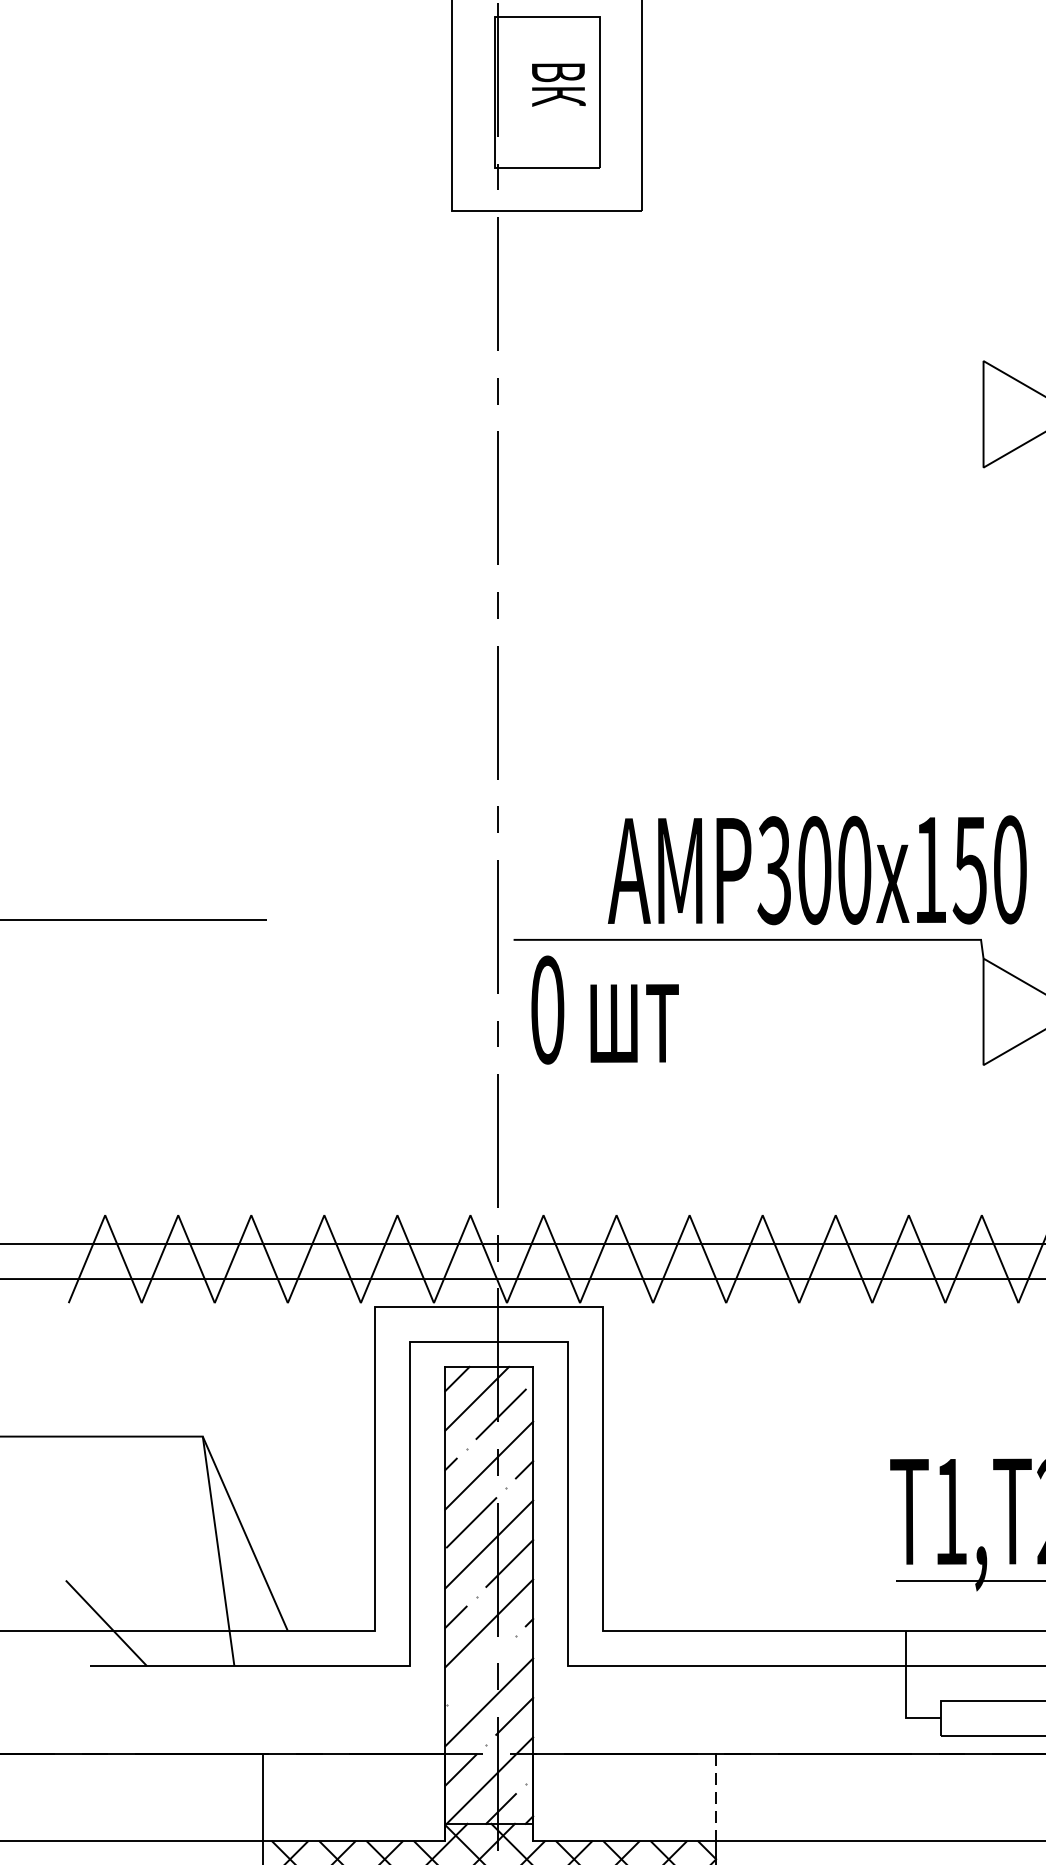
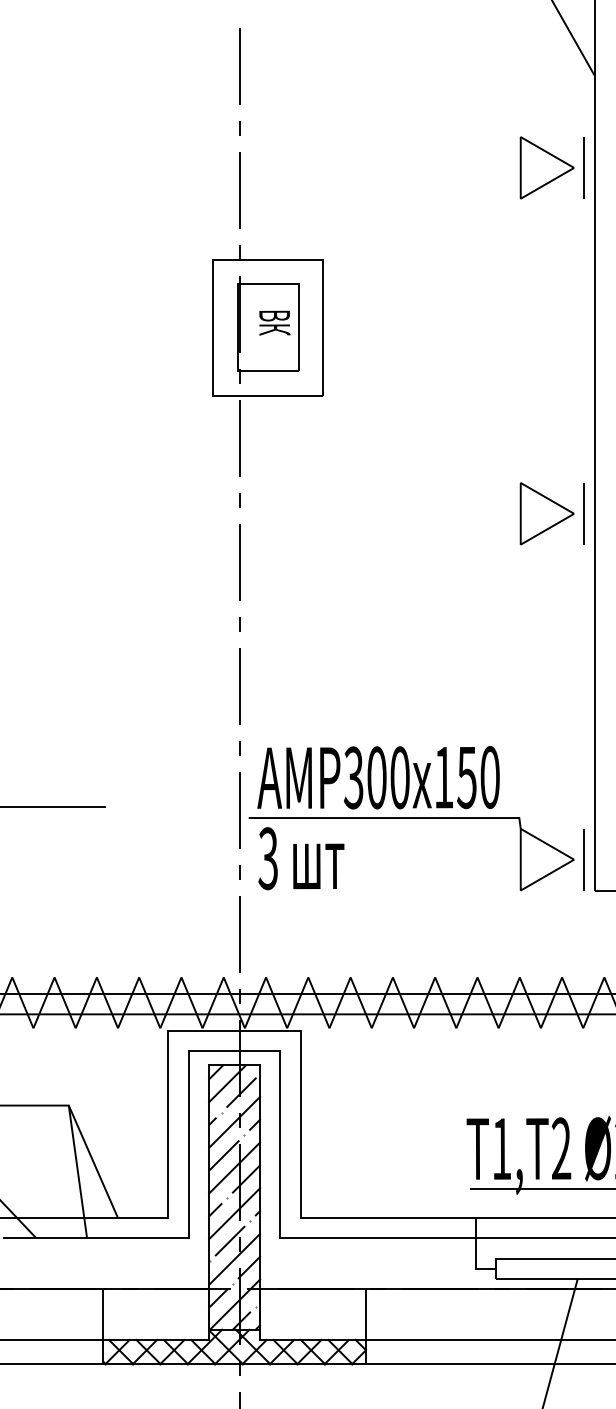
text: (817, 869) -> (378, 777), moved
text: (546, 1009) -> (267, 858), 0 -> 3
line: (480, 1669) -> (229, 1240), added
line: (715, 1797) -> (365, 1314), dashed -> solid

